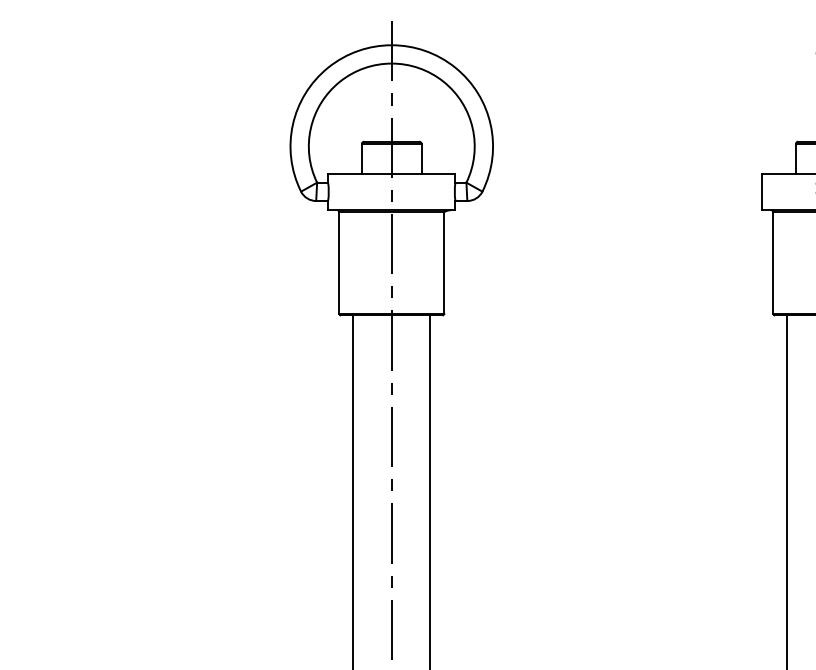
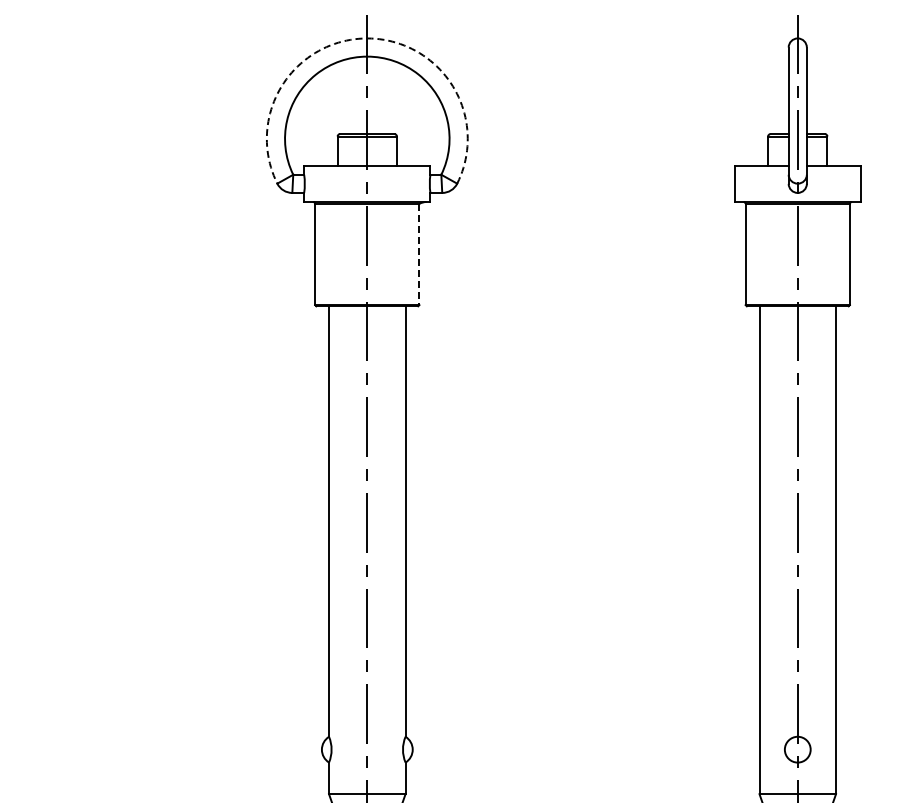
arc: (391, 45) -> (367, 38), solid -> dashed
line: (444, 263) -> (419, 254), solid -> dashed

